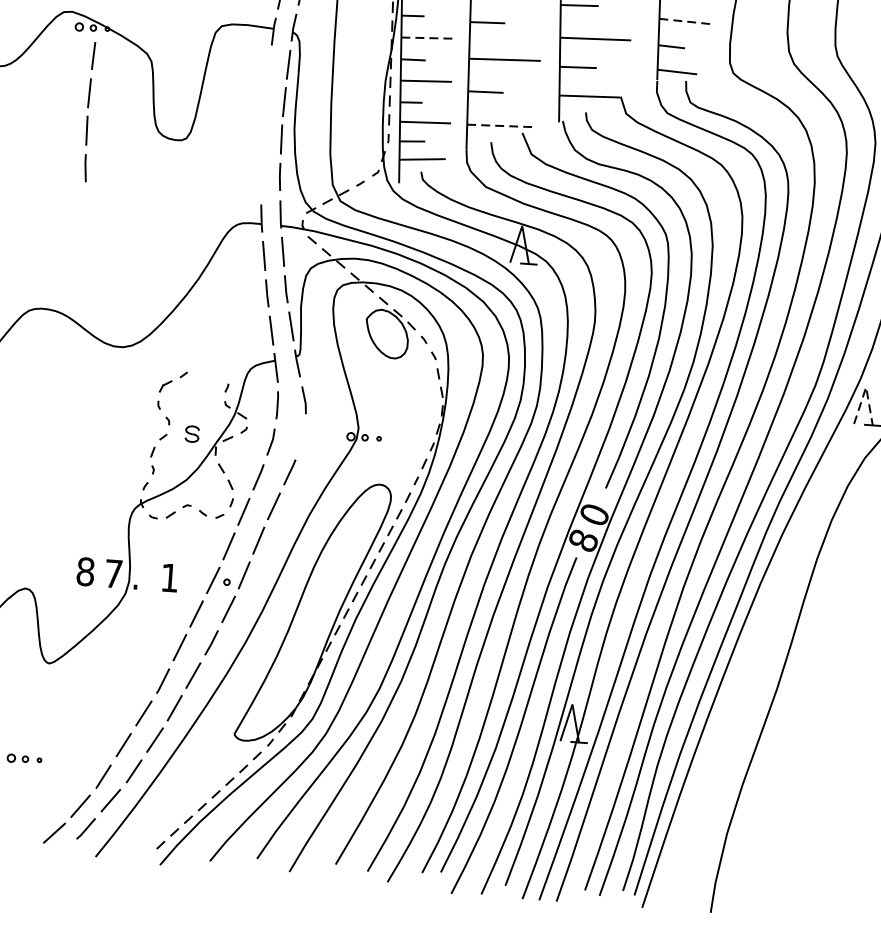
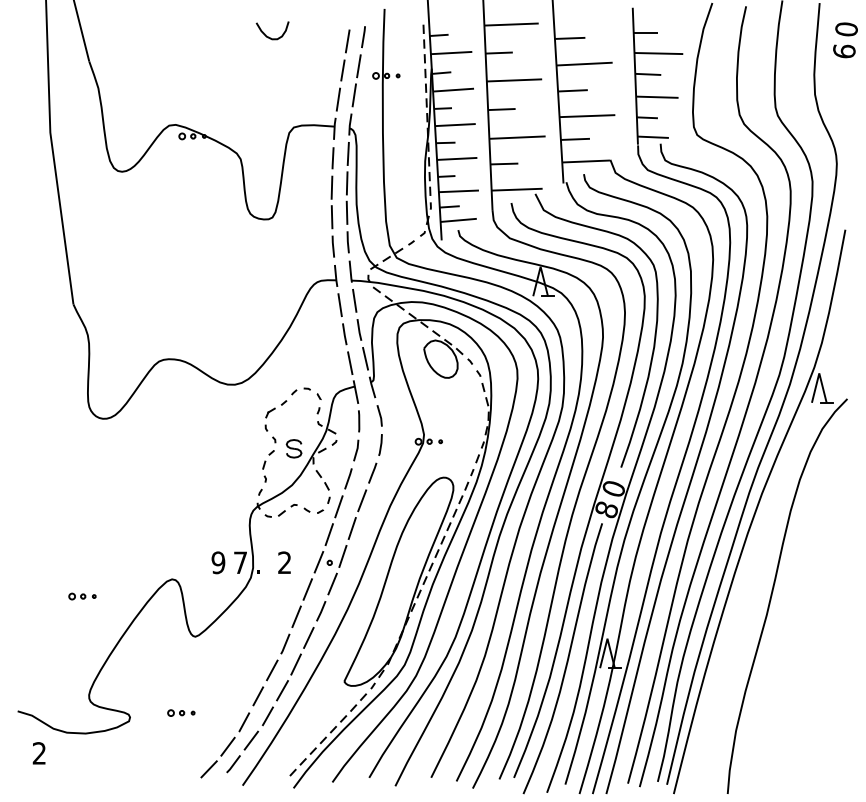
line: (686, 21) -> (657, 97), dashed -> solid
line: (427, 38) -> (455, 125), dashed -> solid
part: (88, 112) -> (332, 202), moved
line: (500, 125) -> (517, 189), dashed -> solid
part: (213, 365) -> (306, 393), added
line: (866, 387) -> (819, 373), dashed -> solid
part: (191, 433) -> (293, 448), size x1.43
line: (302, 436) -> (380, 444), added
text: (85, 571) -> (218, 562), 8 -> 9
text: (169, 577) -> (284, 562), 1 -> 2

